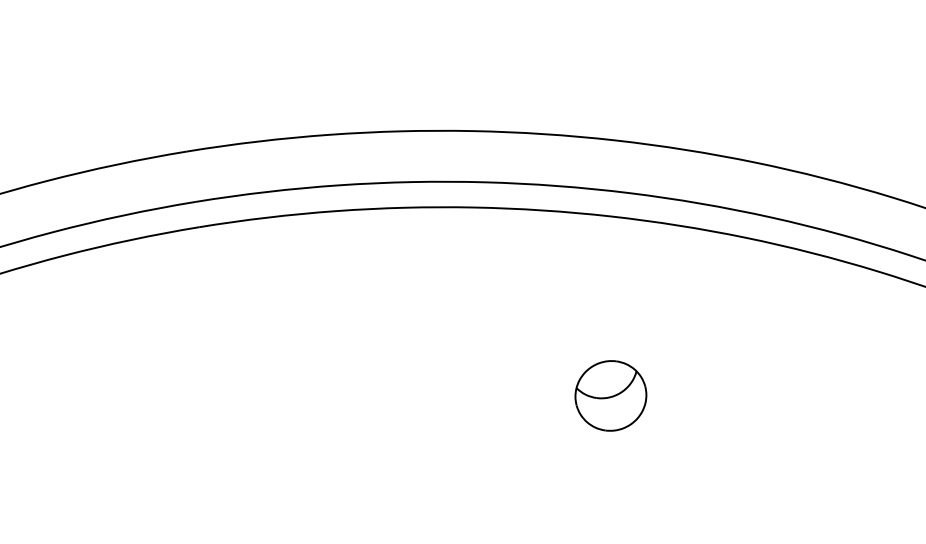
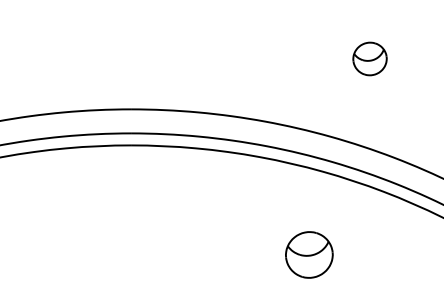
part: (609, 395) -> (308, 254), size x1.4

